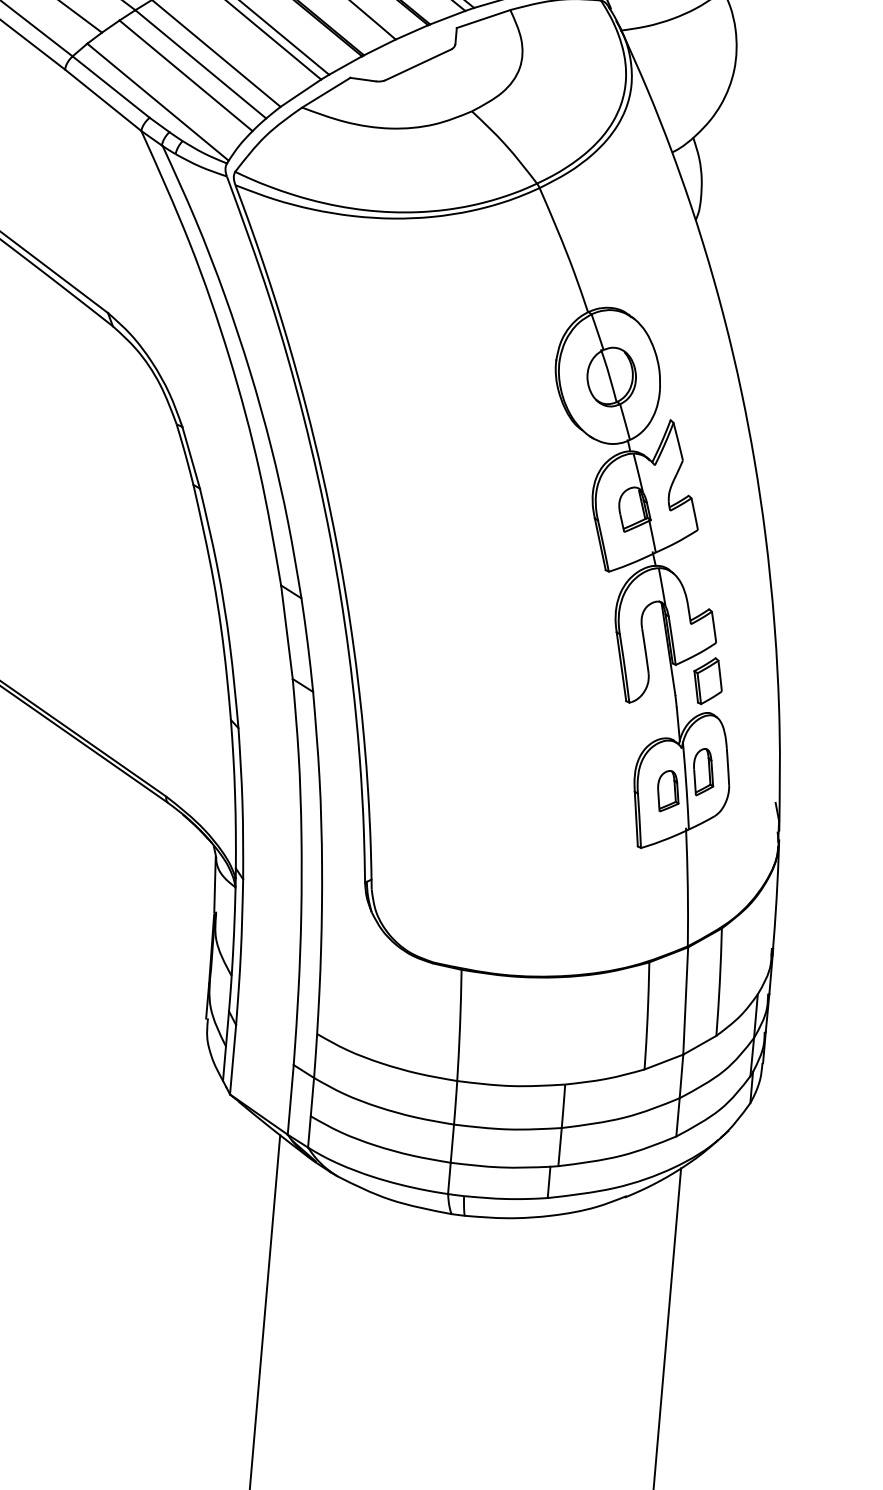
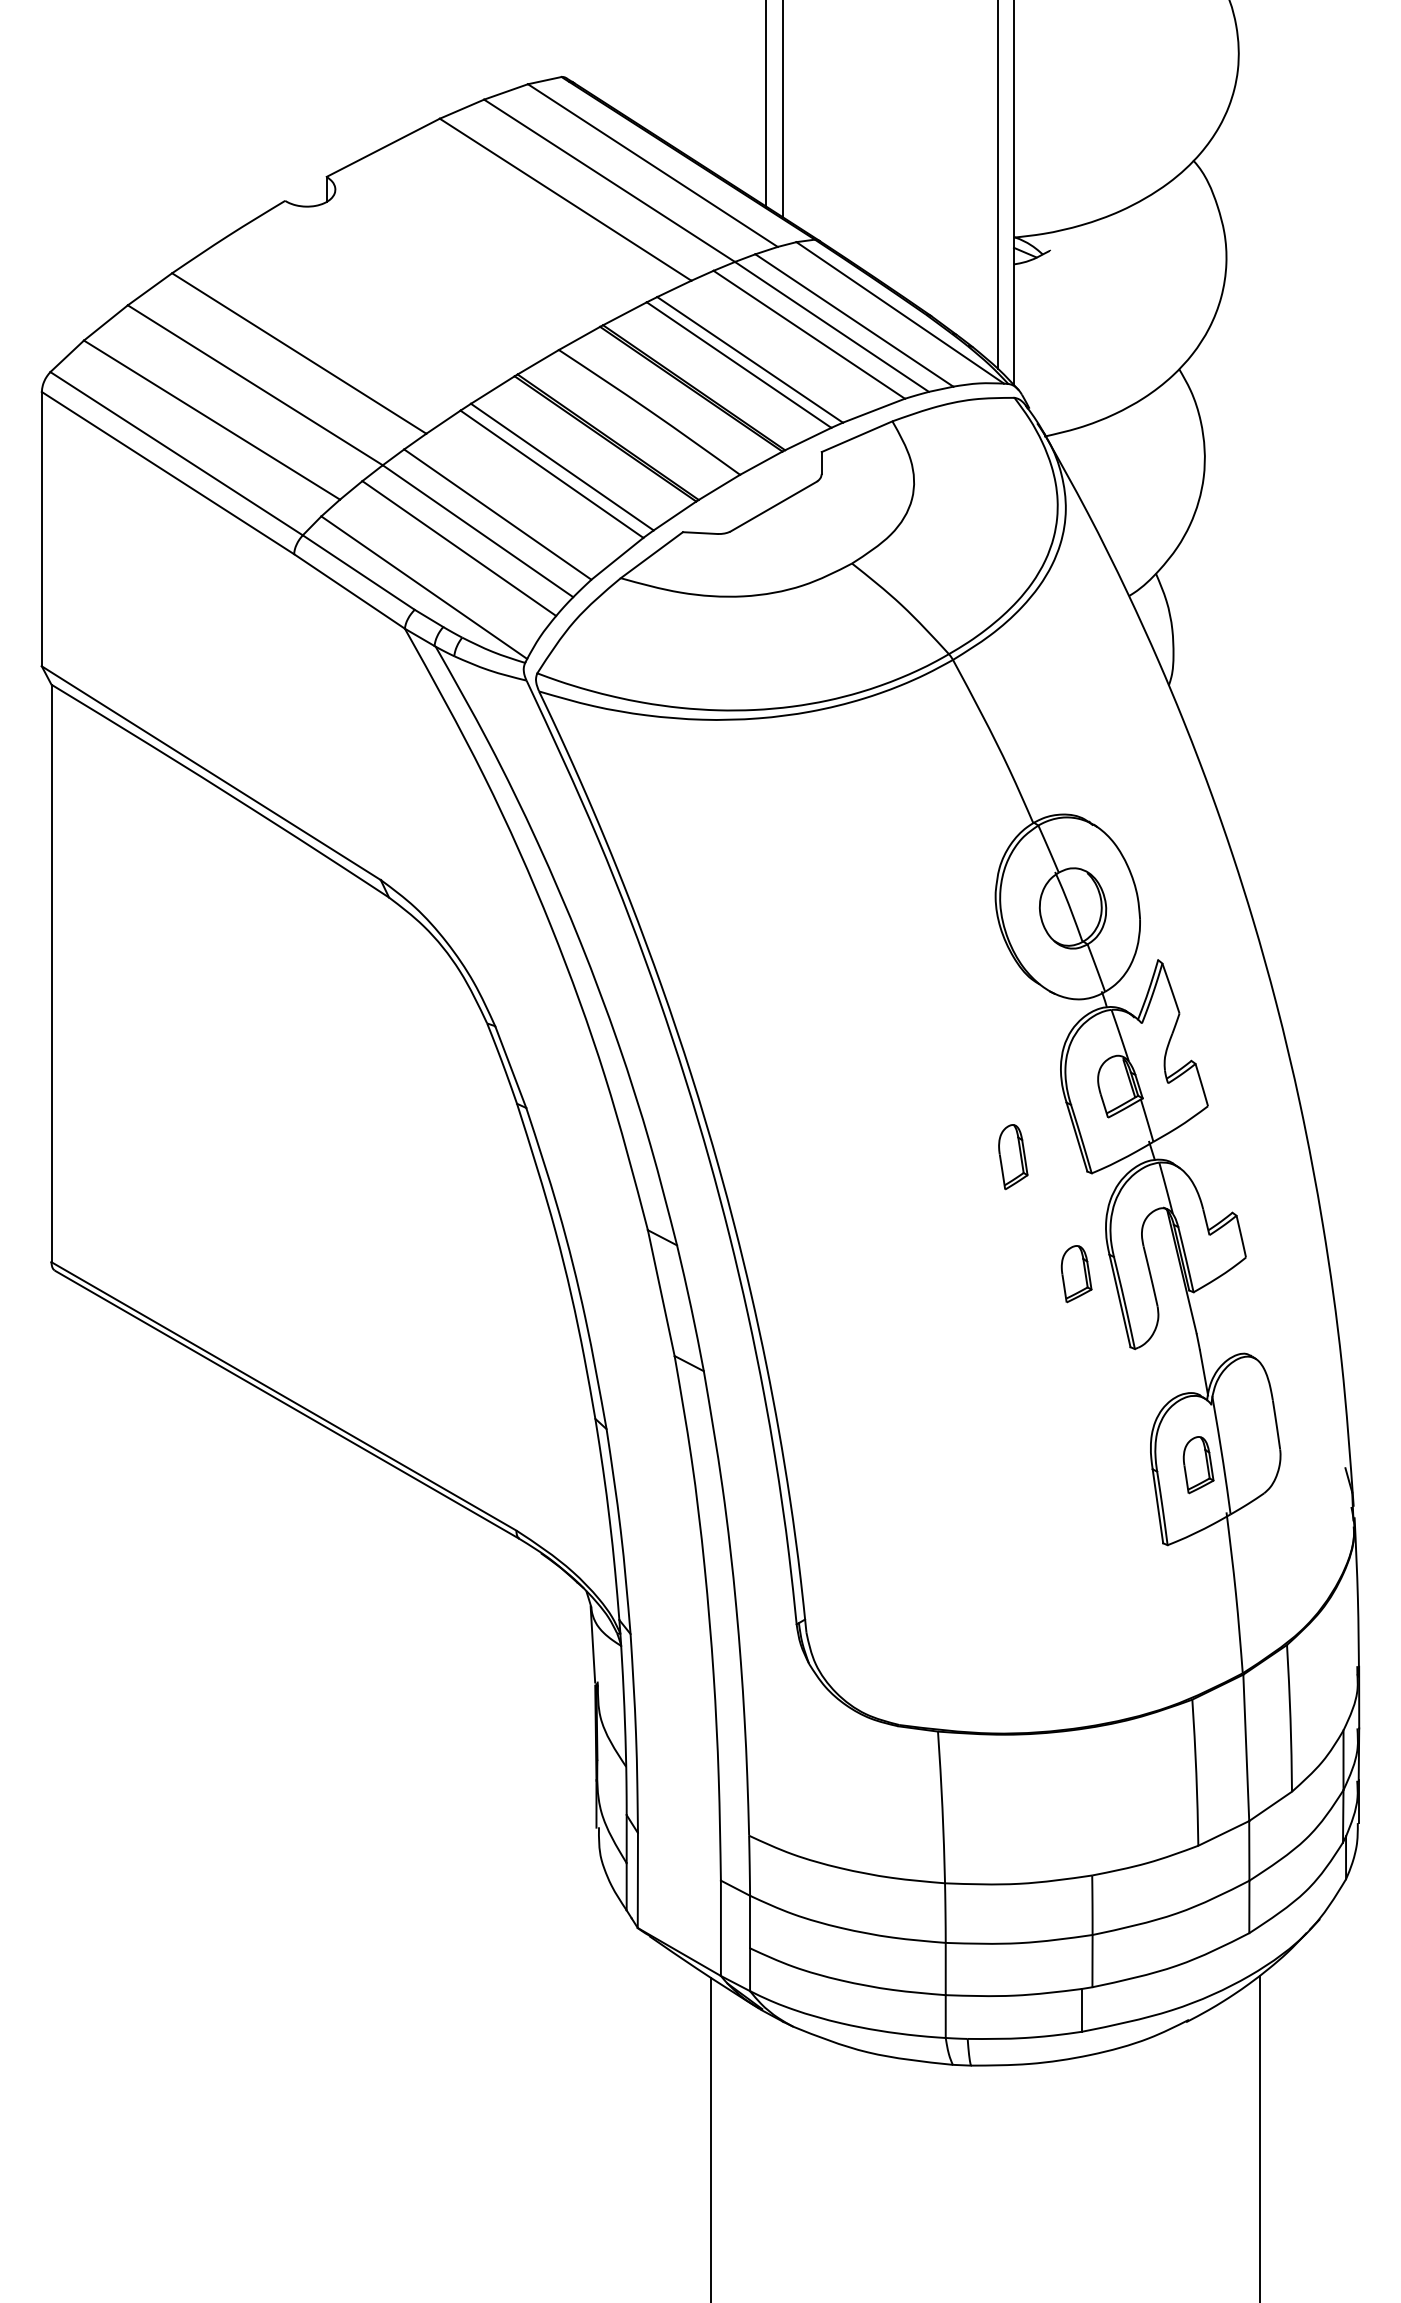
part: (591, 644) -> (1076, 1274), added
part: (708, 681) -> (1239, 1310), removed
part: (703, 772) -> (1013, 1157), moved

